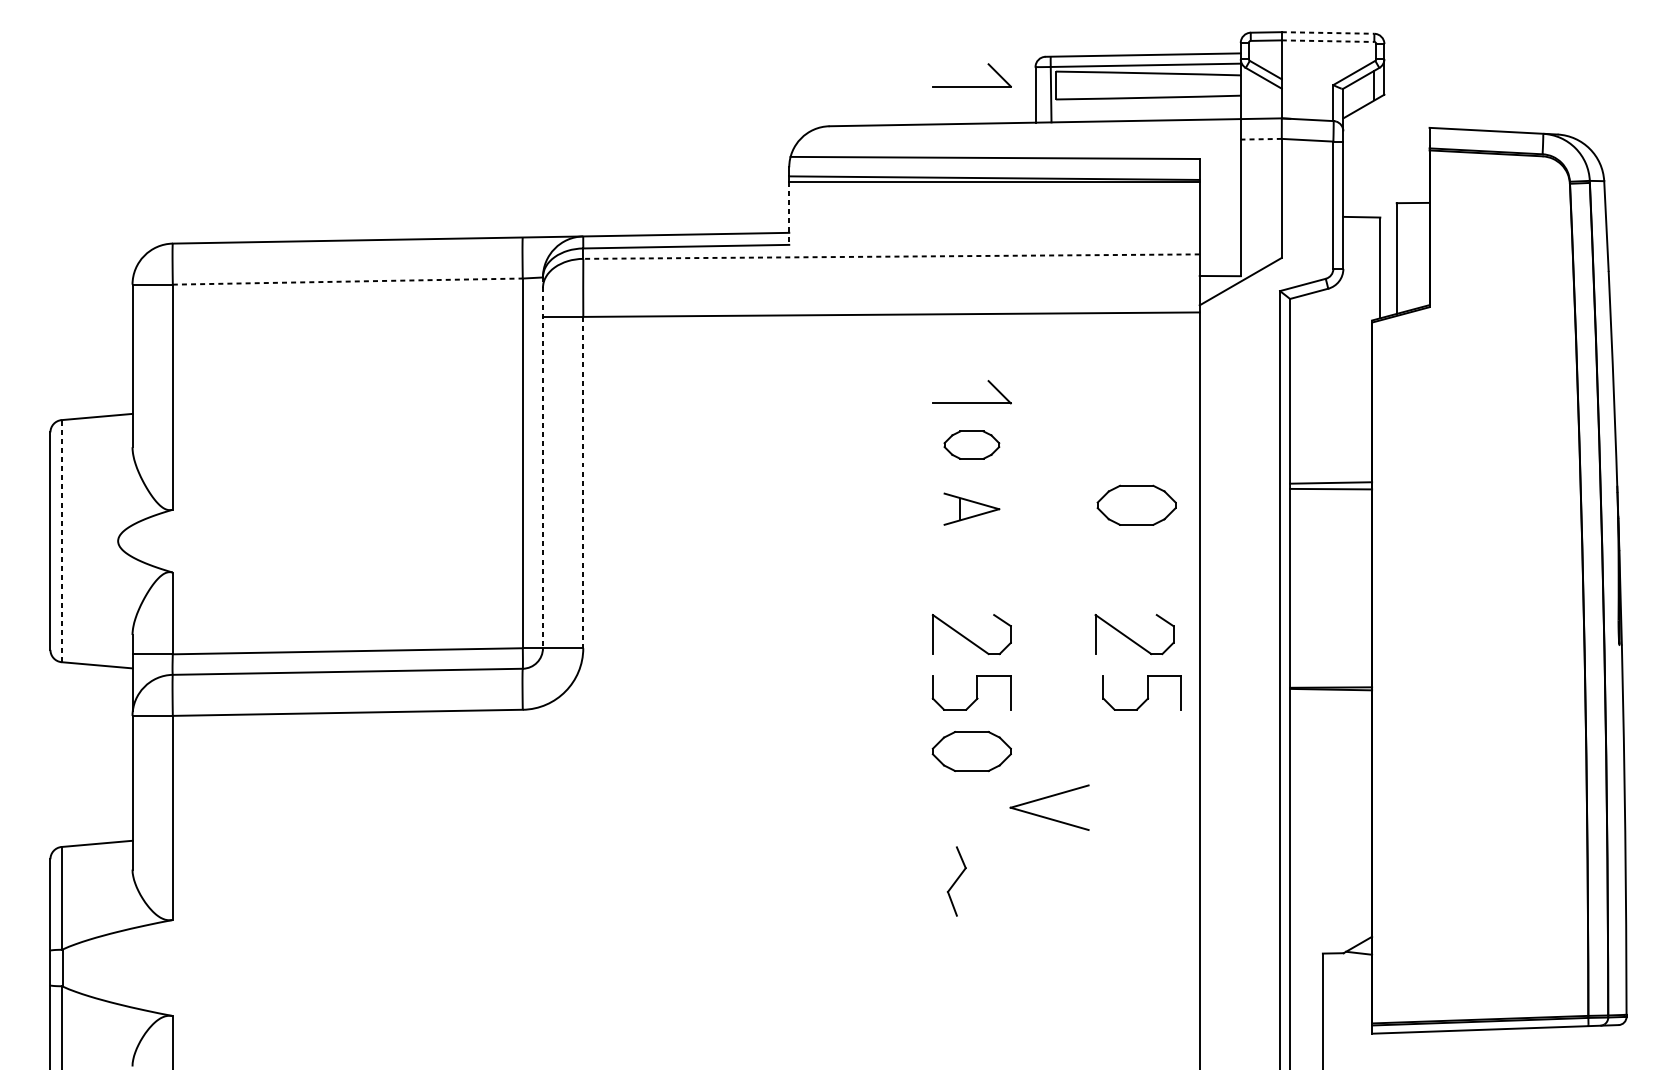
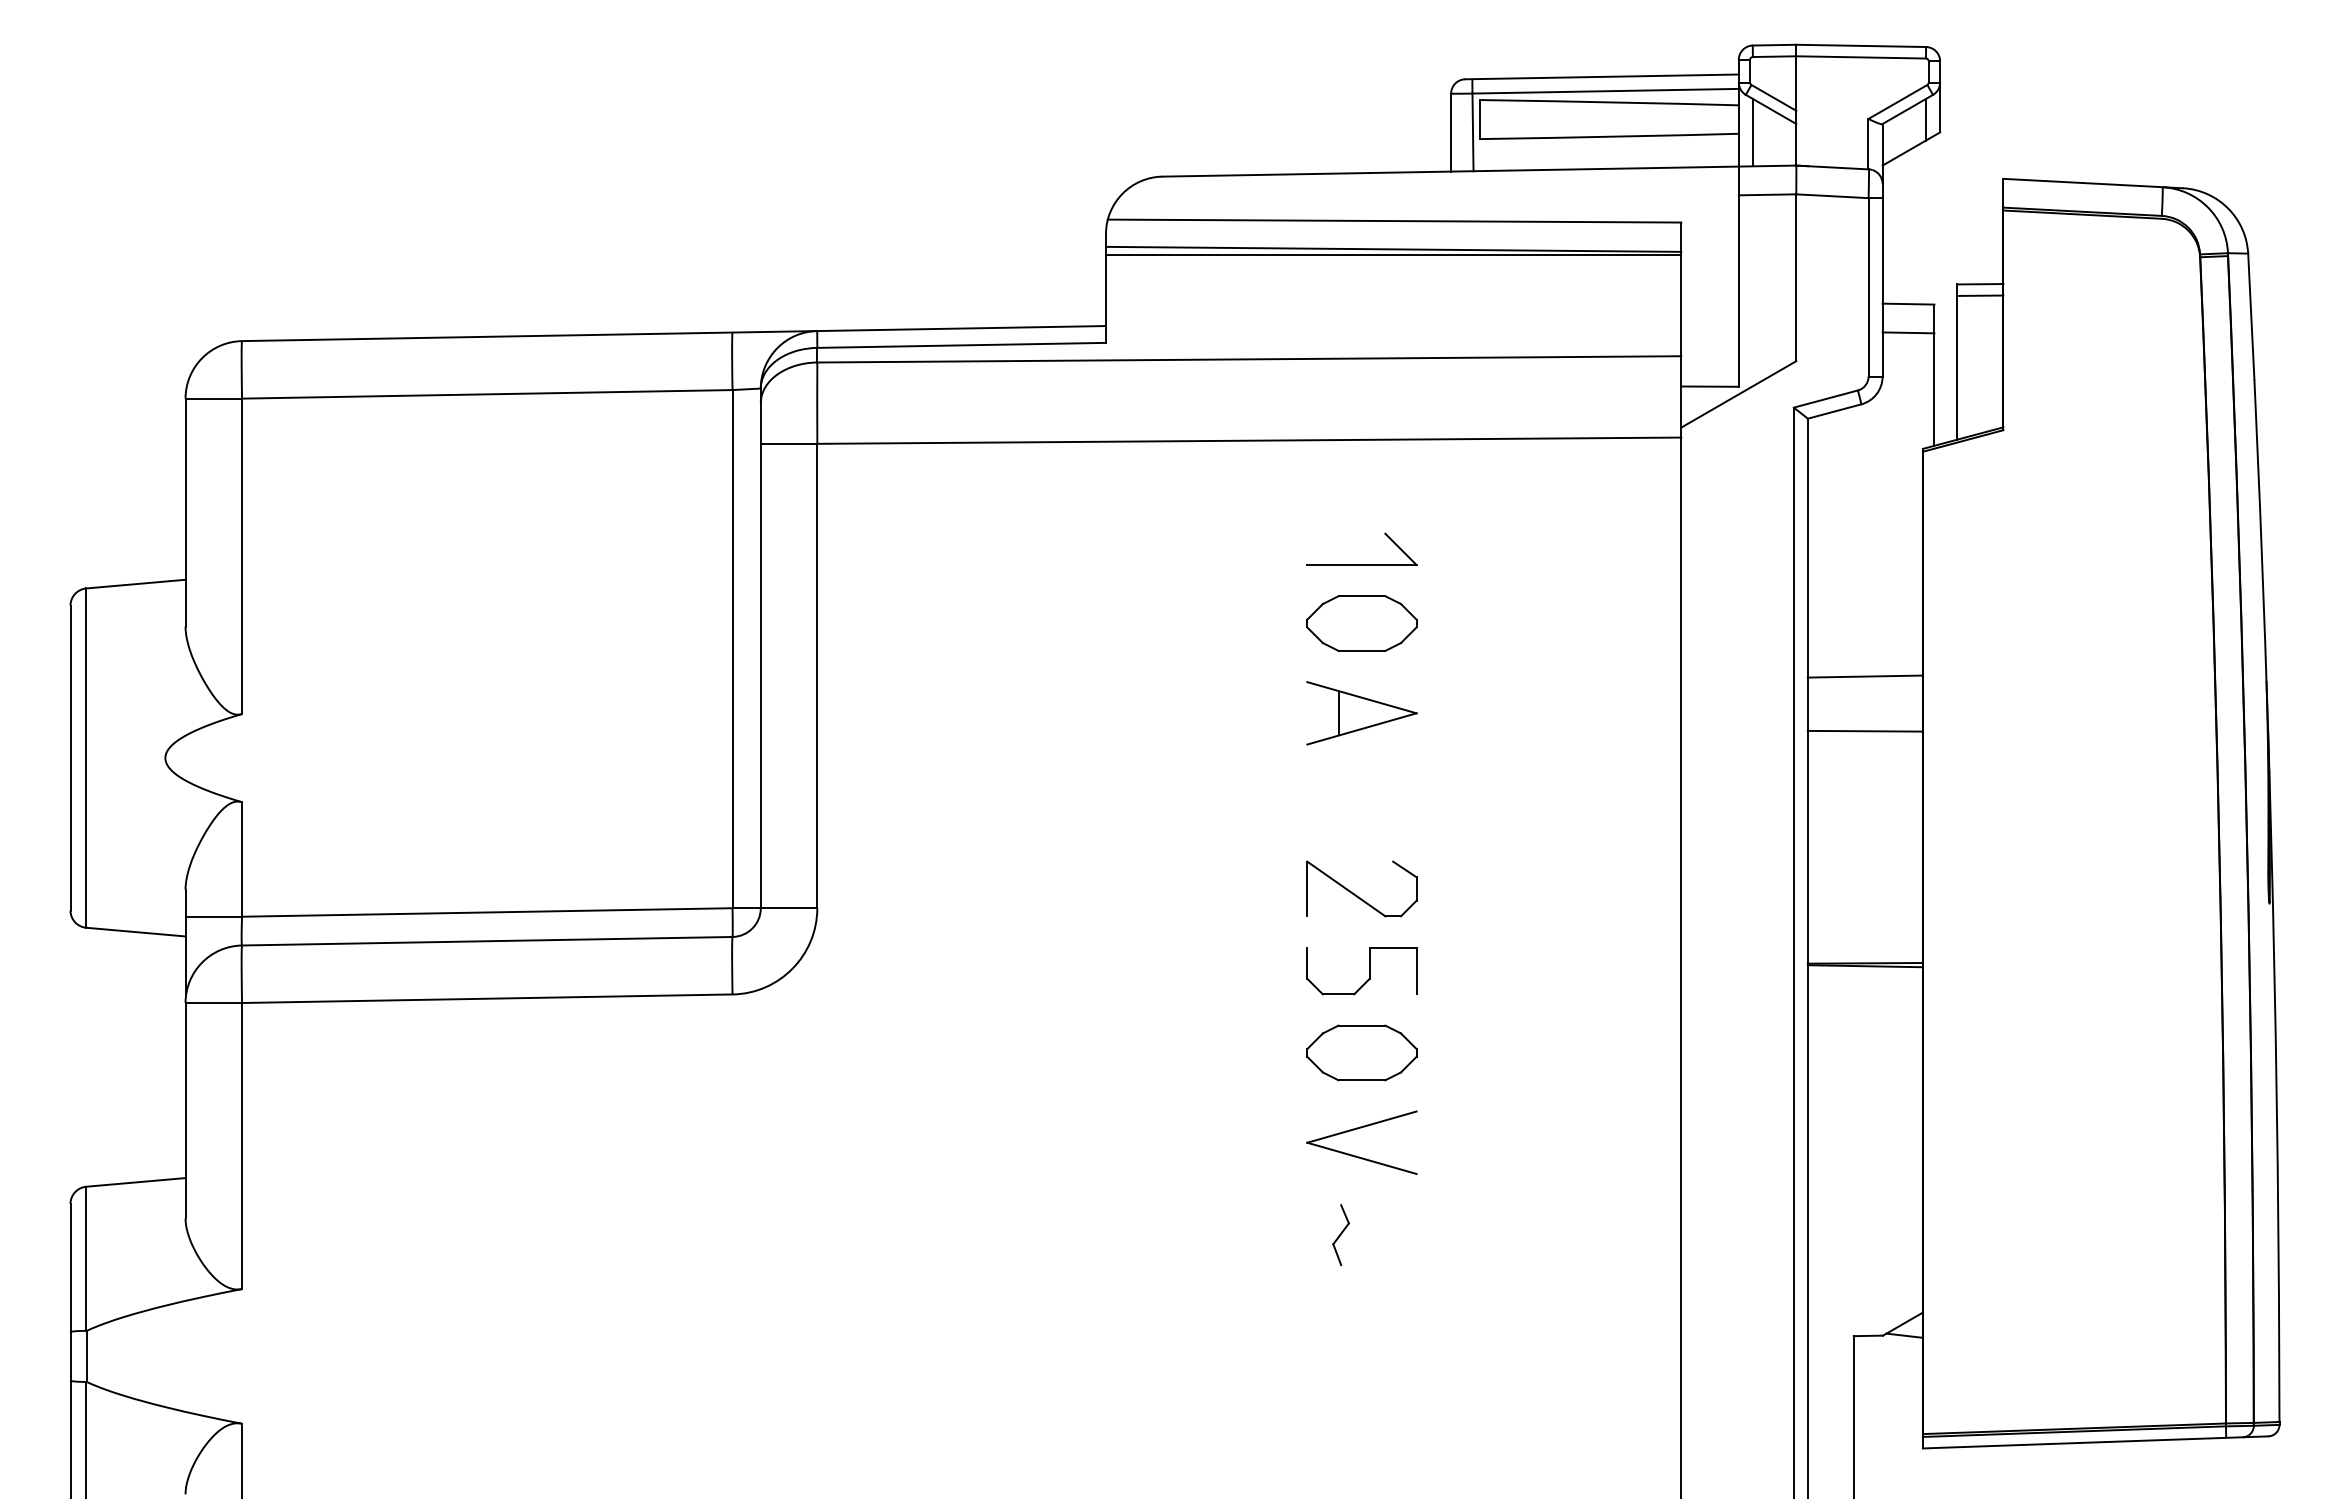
line: (1328, 32) -> (1861, 45), dashed -> solid
line: (1328, 41) -> (1861, 57), dashed -> solid
part: (971, 86) -> (1361, 120), removed
line: (1250, 94) -> (1752, 132), added
line: (1261, 139) -> (1767, 194), dashed -> solid
line: (1413, 211) -> (1980, 295), added
line: (788, 213) -> (1105, 299), dashed -> solid
line: (1361, 237) -> (1908, 332), added
line: (891, 256) -> (1249, 359), dashed -> solid
line: (347, 281) -> (487, 394), dashed -> solid
part: (971, 445) -> (1361, 623), size x1.43
line: (542, 462) -> (760, 648), dashed -> solid
line: (583, 482) -> (817, 676), dashed -> solid
line: (1330, 488) -> (1864, 730), moved
part: (1136, 505) -> (1592, 707), removed
part: (971, 509) -> (1361, 713), size x1.43
line: (61, 541) -> (86, 758), dashed -> solid
part: (1130, 638) -> (1584, 894), removed
part: (1147, 693) -> (1608, 971), removed
part: (1047, 798) -> (1358, 1129), moved
part: (957, 881) -> (1341, 1234), size x0.62

